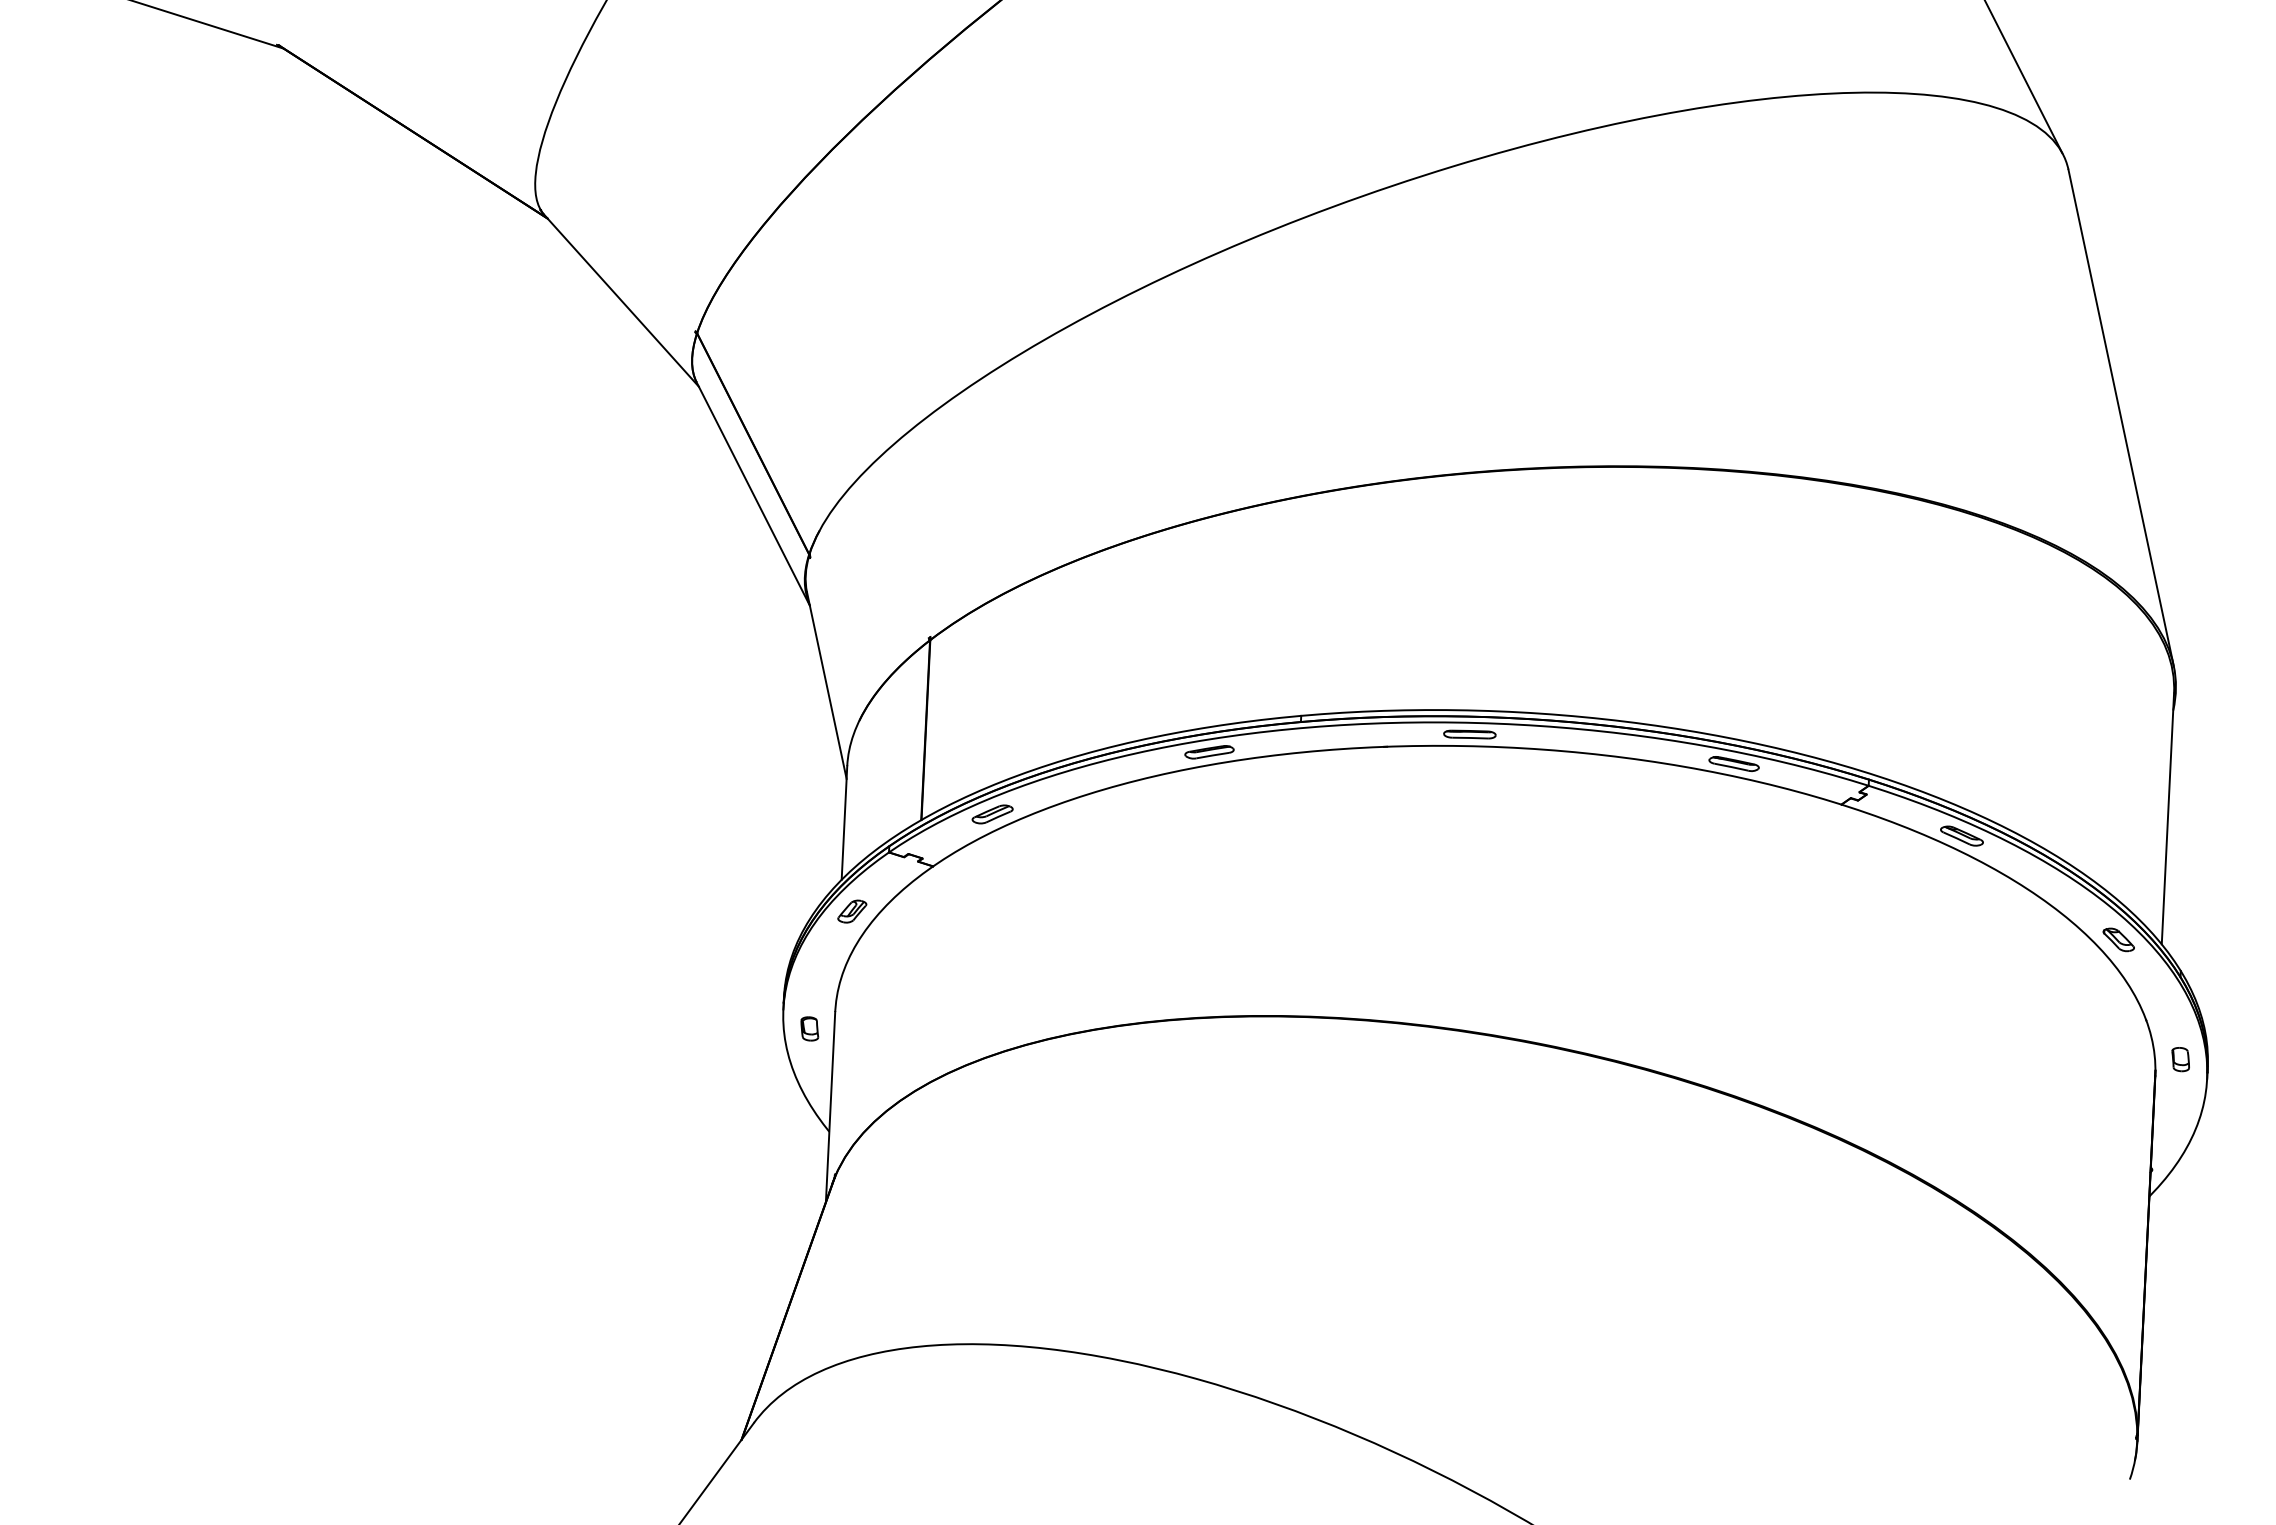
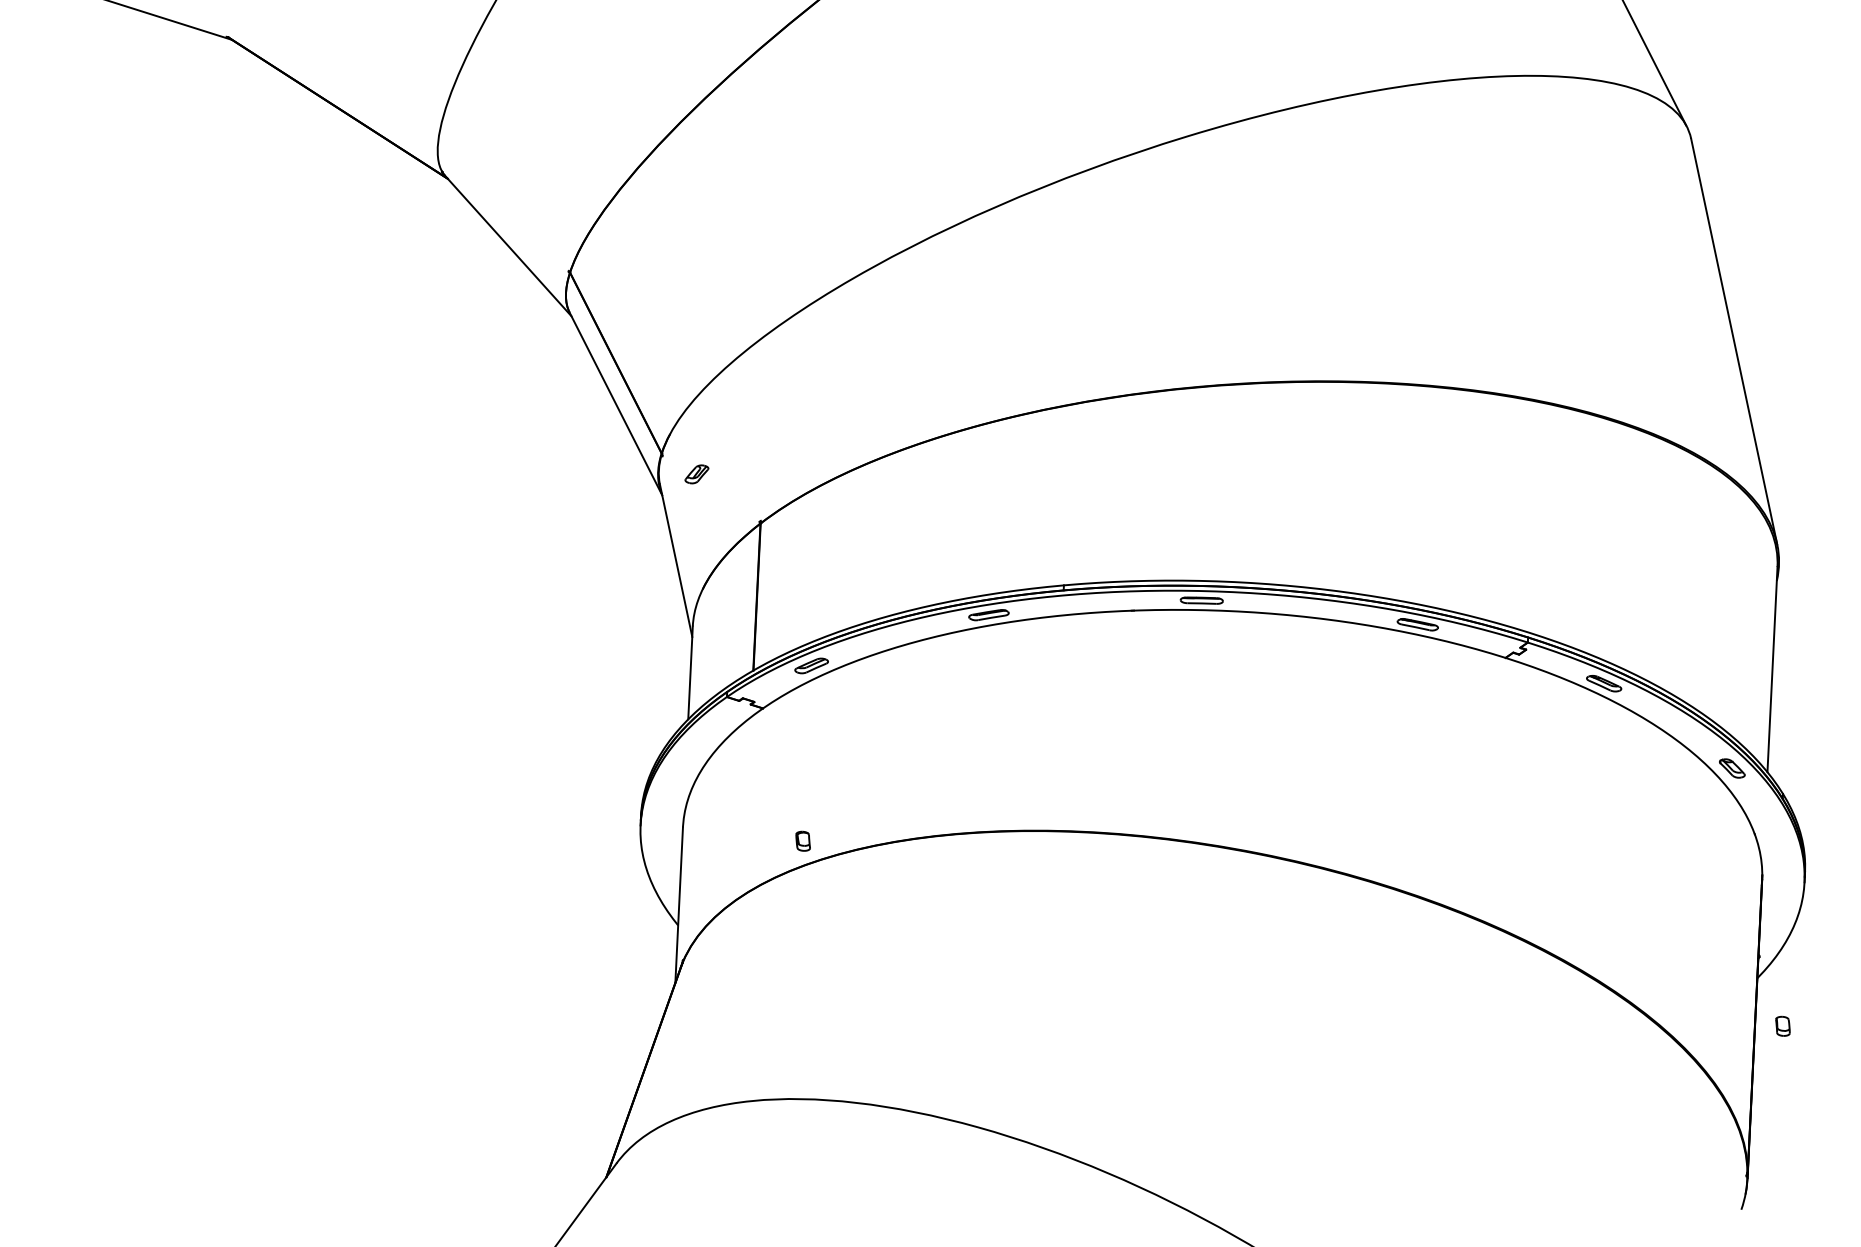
part: (851, 911) -> (696, 474), moved
part: (808, 1027) -> (802, 840), moved
part: (2180, 1058) -> (1782, 1025), moved

